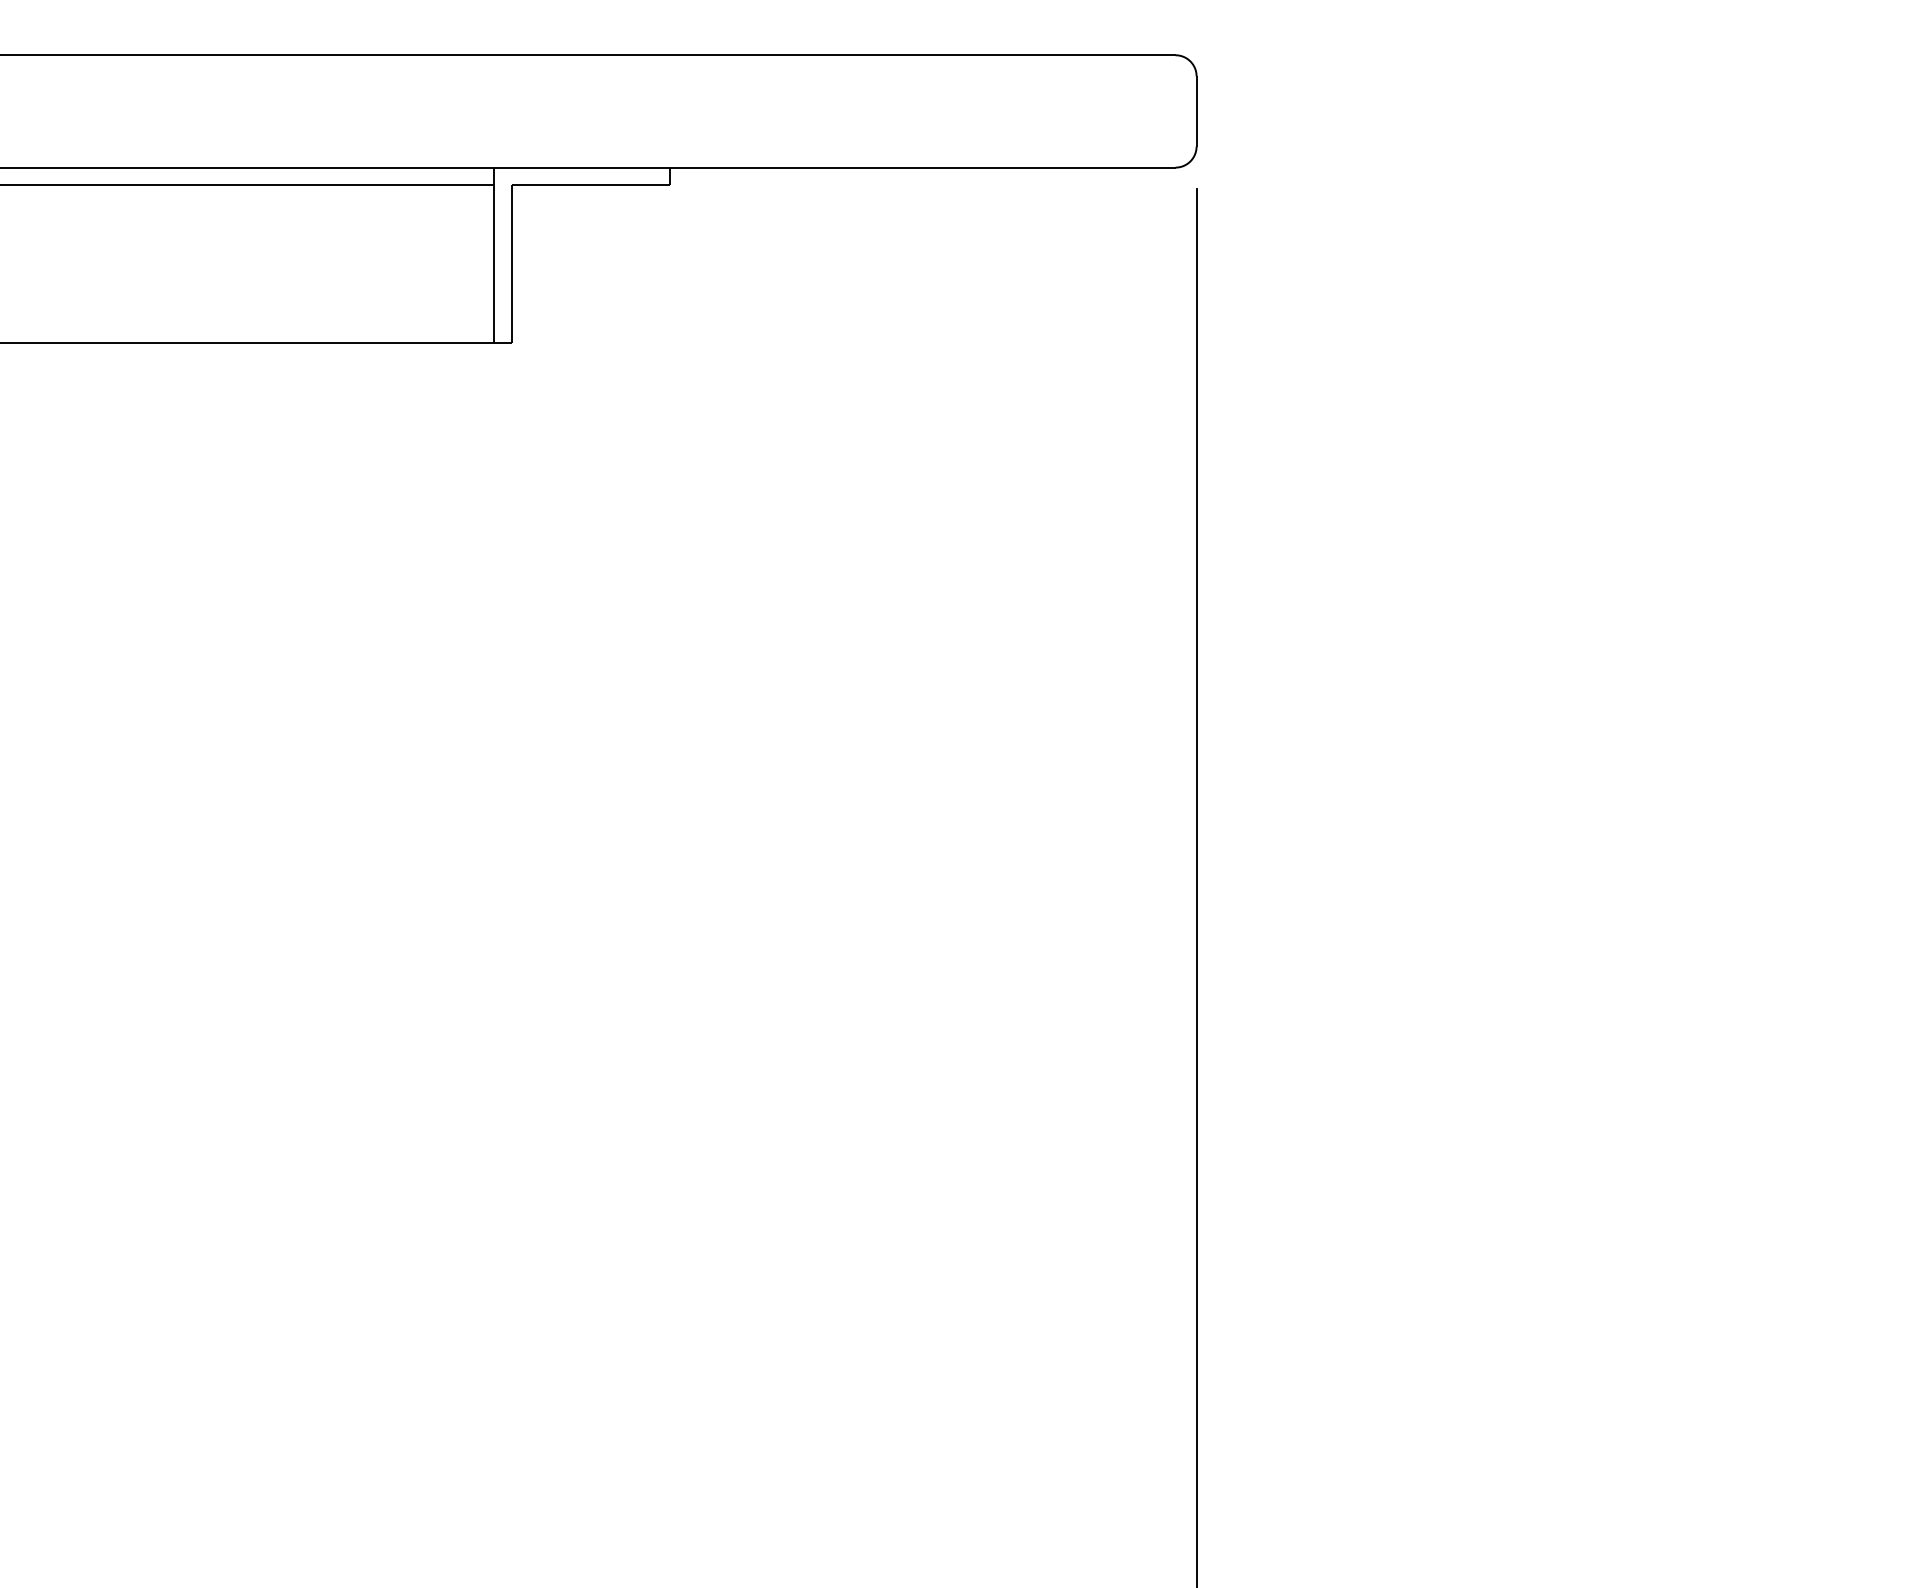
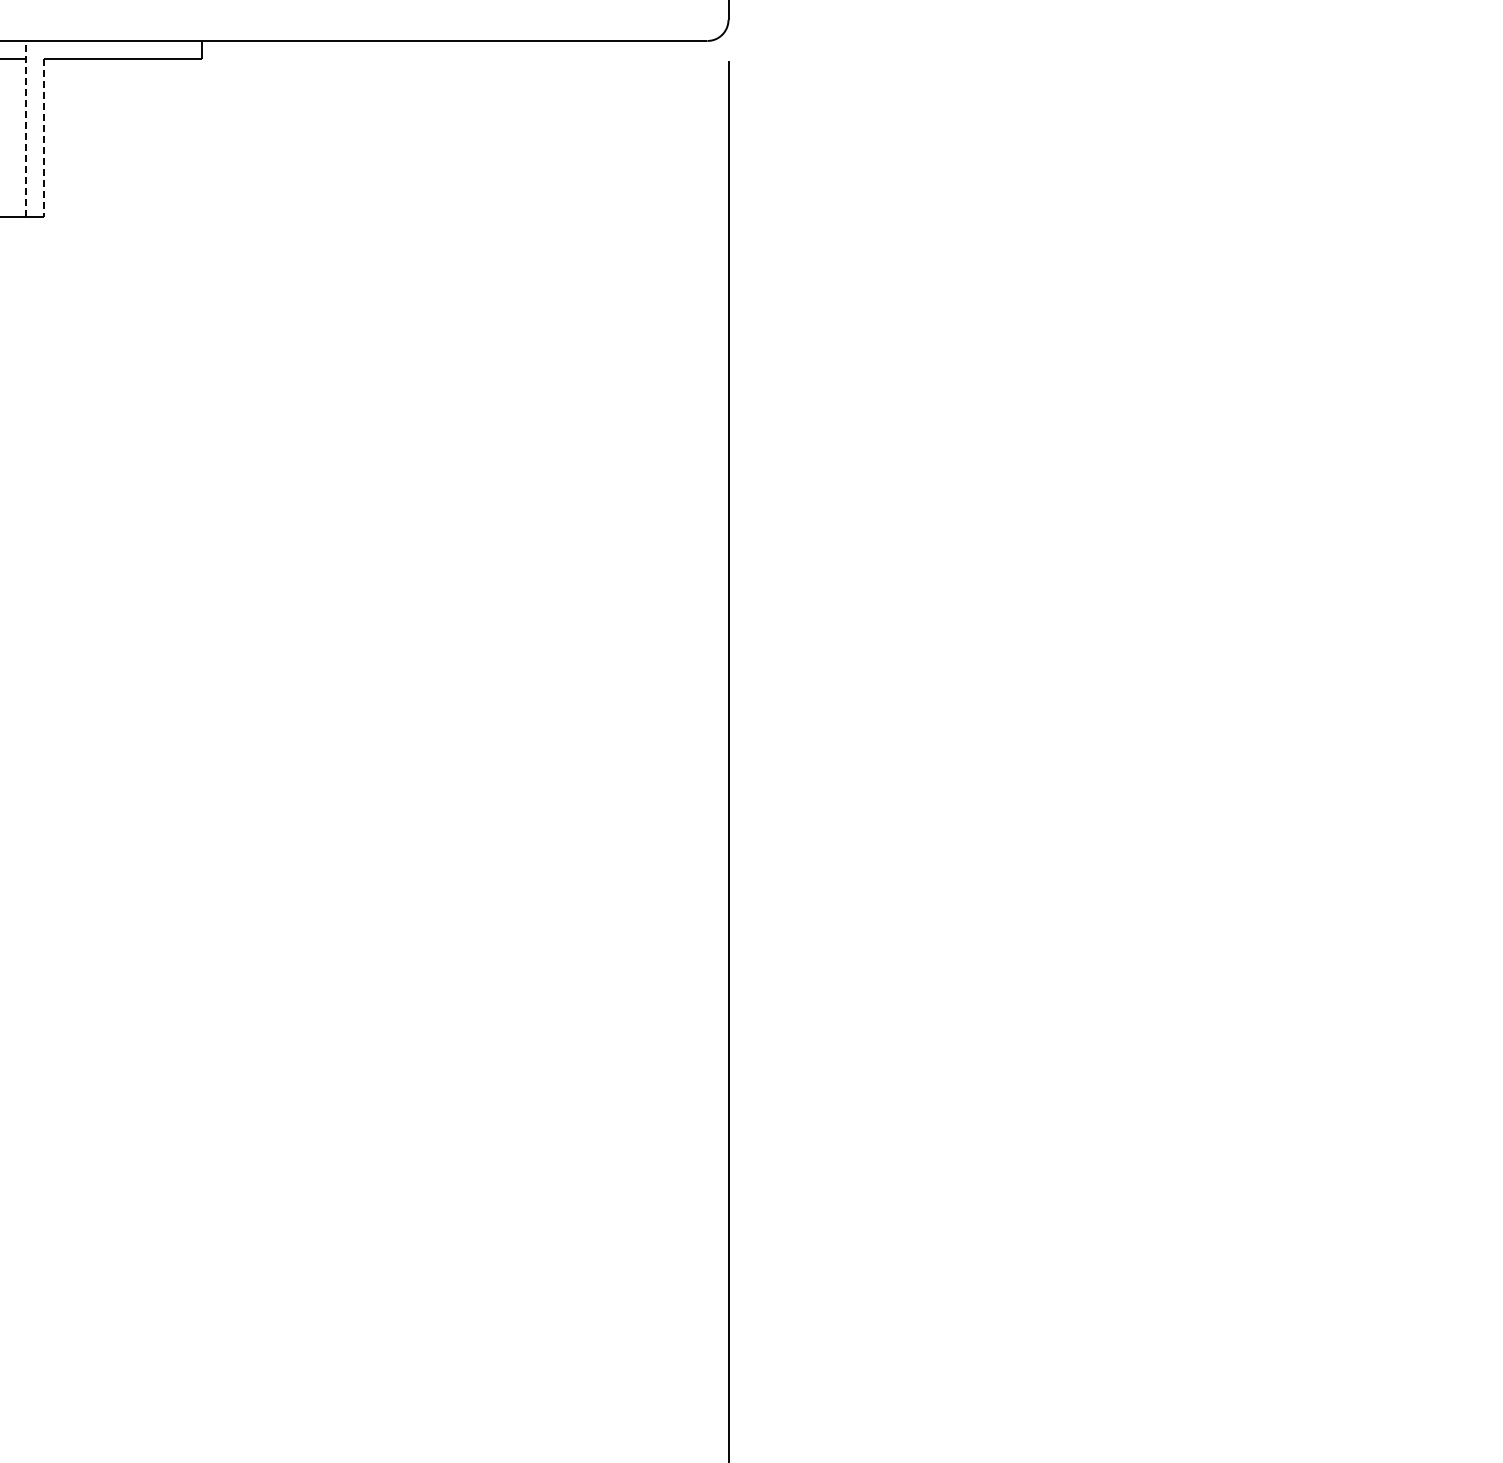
line: (494, 255) -> (26, 128), solid -> dashed
line: (511, 264) -> (43, 137), solid -> dashed

